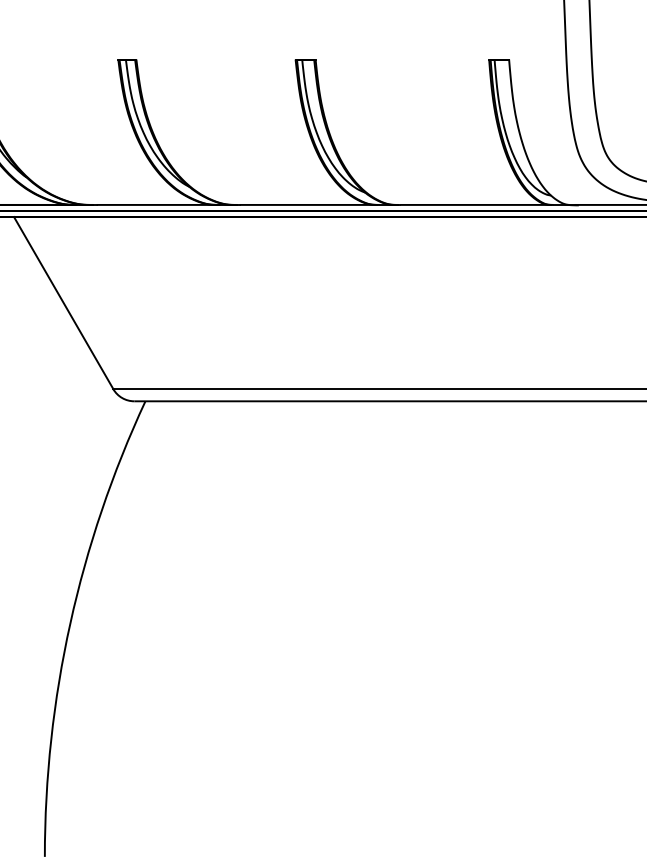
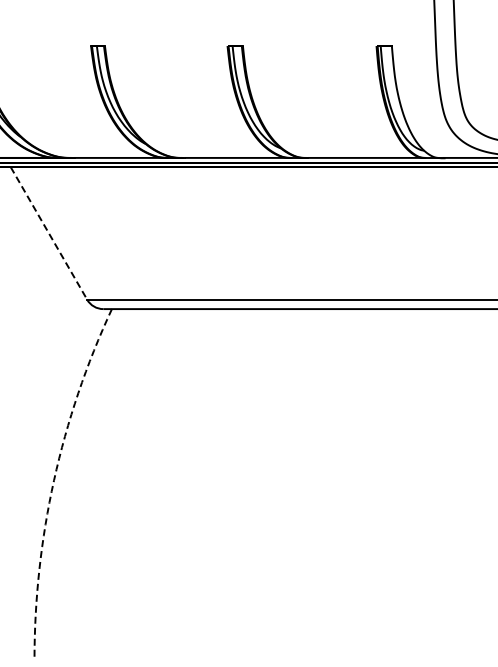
line: (64, 303) -> (49, 233), solid -> dashed
arc: (70, 623) -> (54, 480), solid -> dashed

